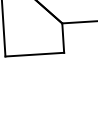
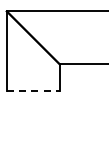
line: (34, 54) -> (33, 90), solid -> dashed

